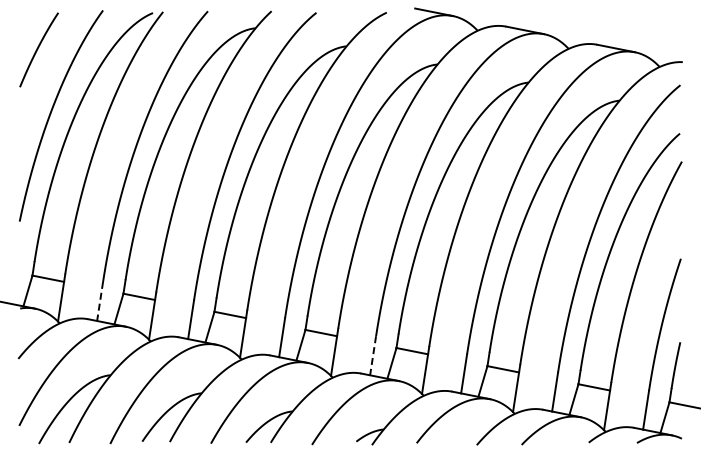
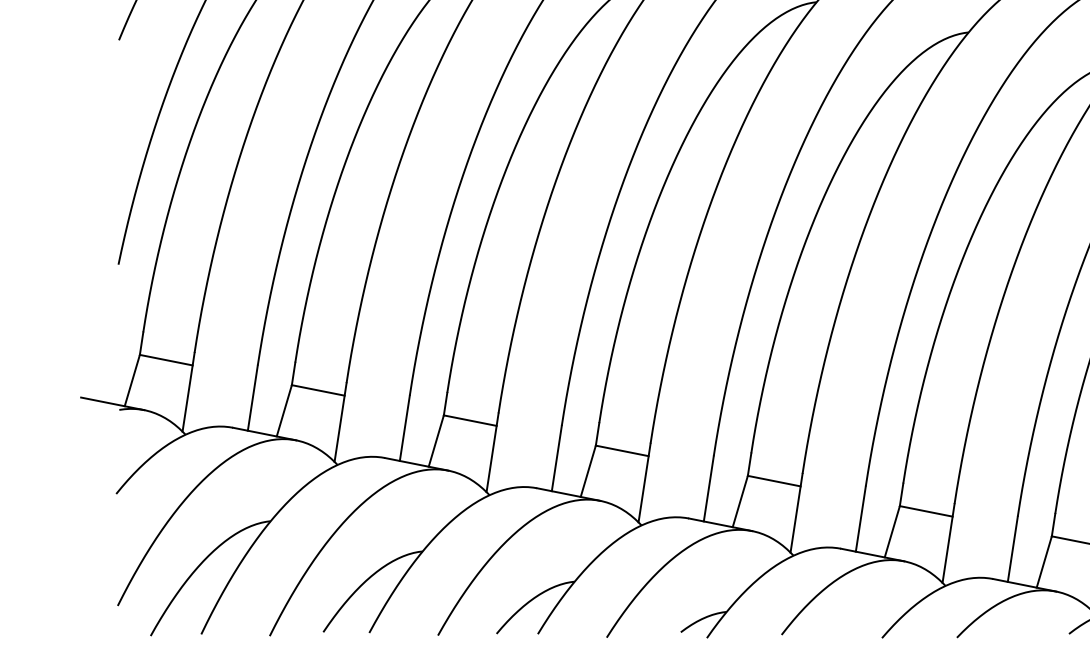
line: (100, 301) -> (253, 398), dashed -> solid
line: (373, 355) -> (709, 488), dashed -> solid

